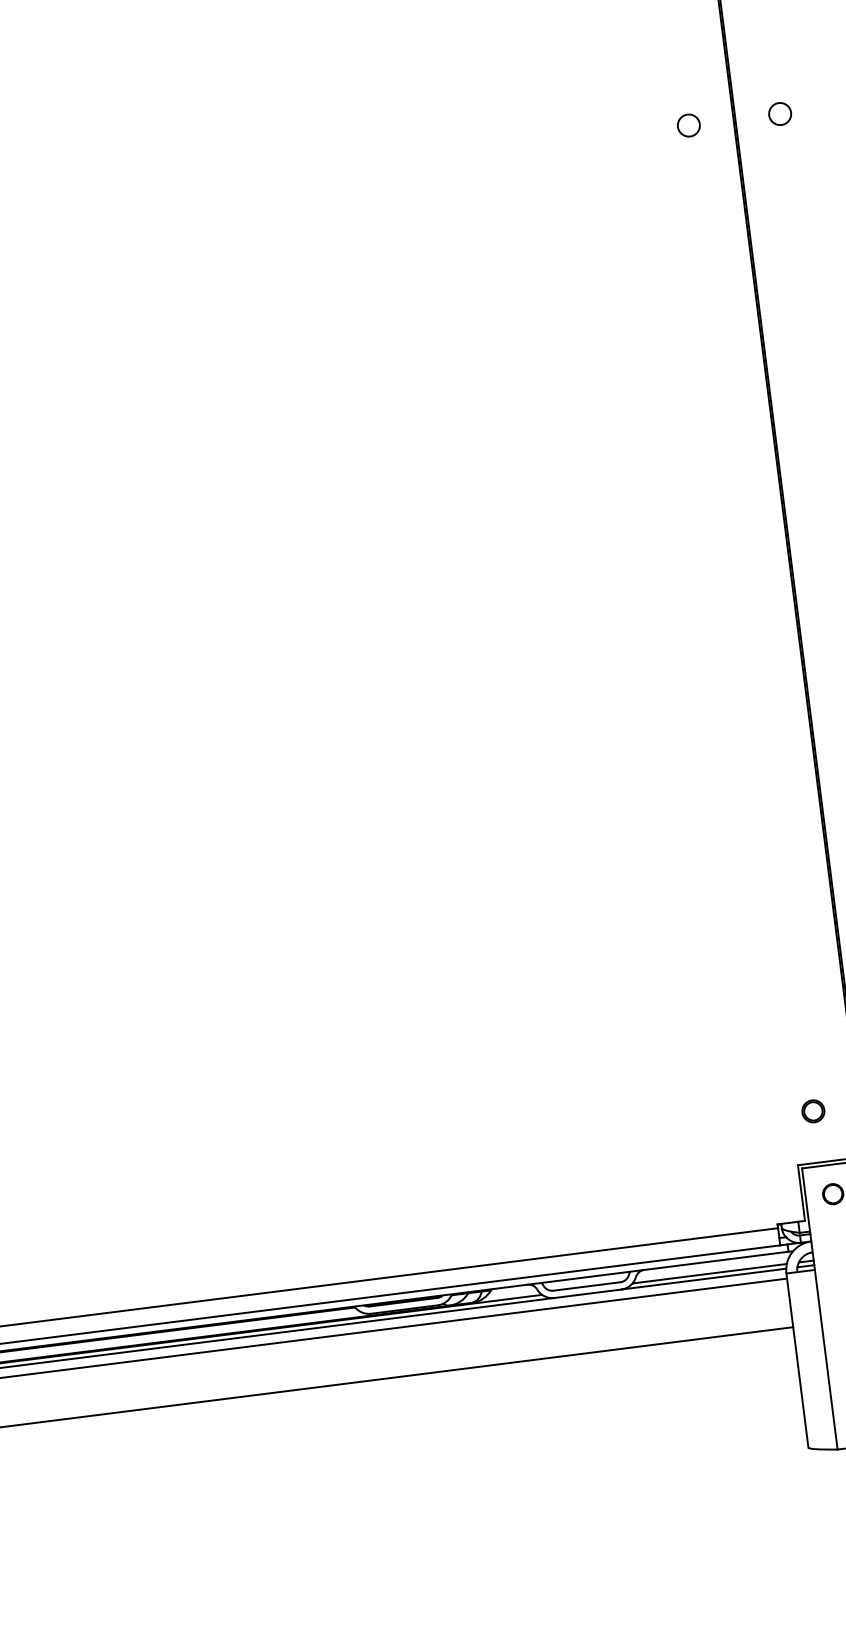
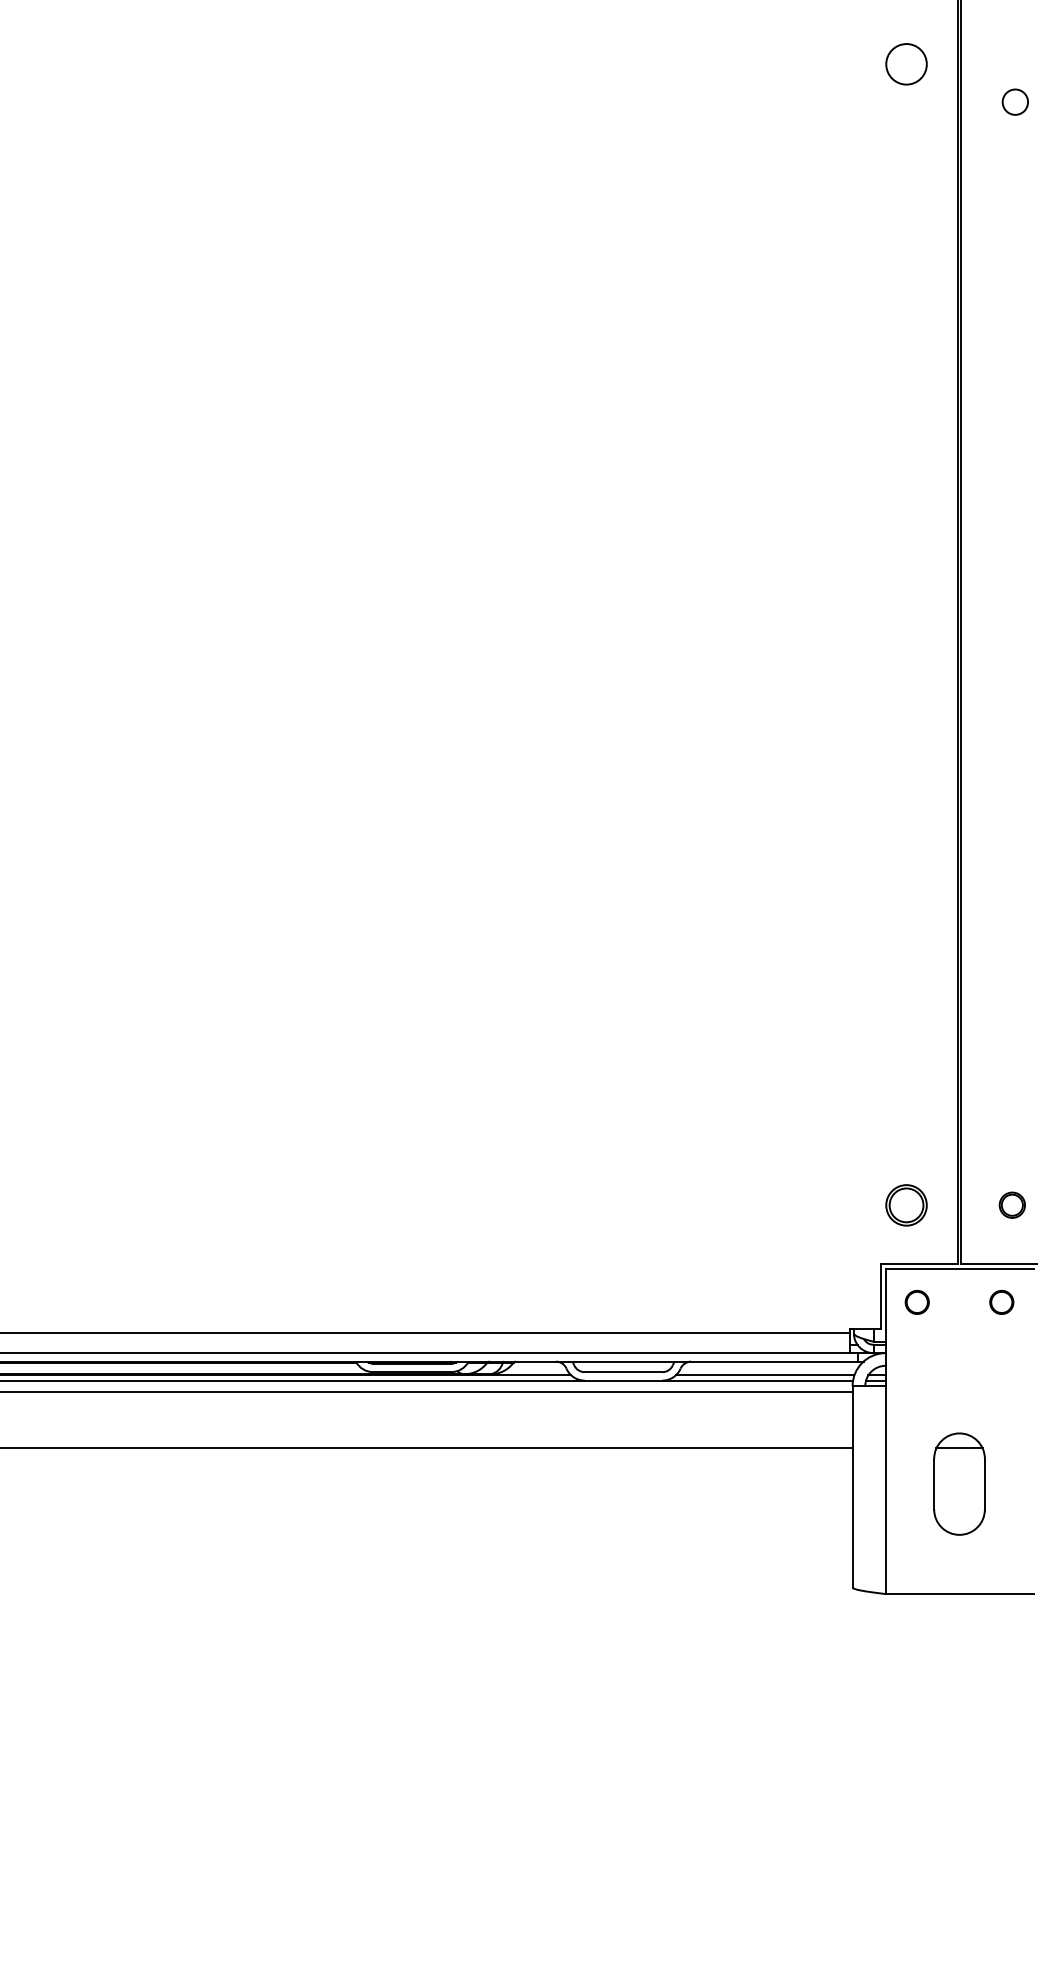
circle: (779, 113) -> (1014, 101), moved
circle: (688, 124) -> (906, 63), size x1.6
part: (813, 1110) -> (906, 1204), size x1.6

